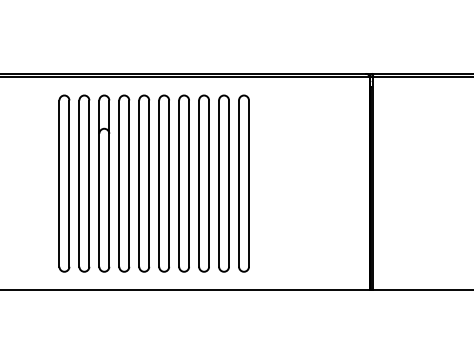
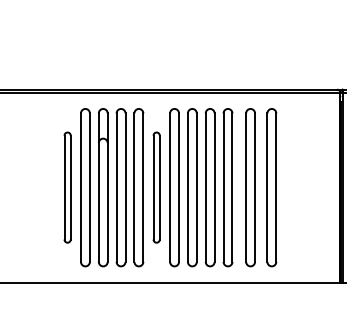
part: (64, 183) -> (67, 187), size x0.7
part: (163, 183) -> (156, 187), size x0.7
part: (269, 183) -> (250, 187), added
part: (292, 183) -> (271, 187), added

